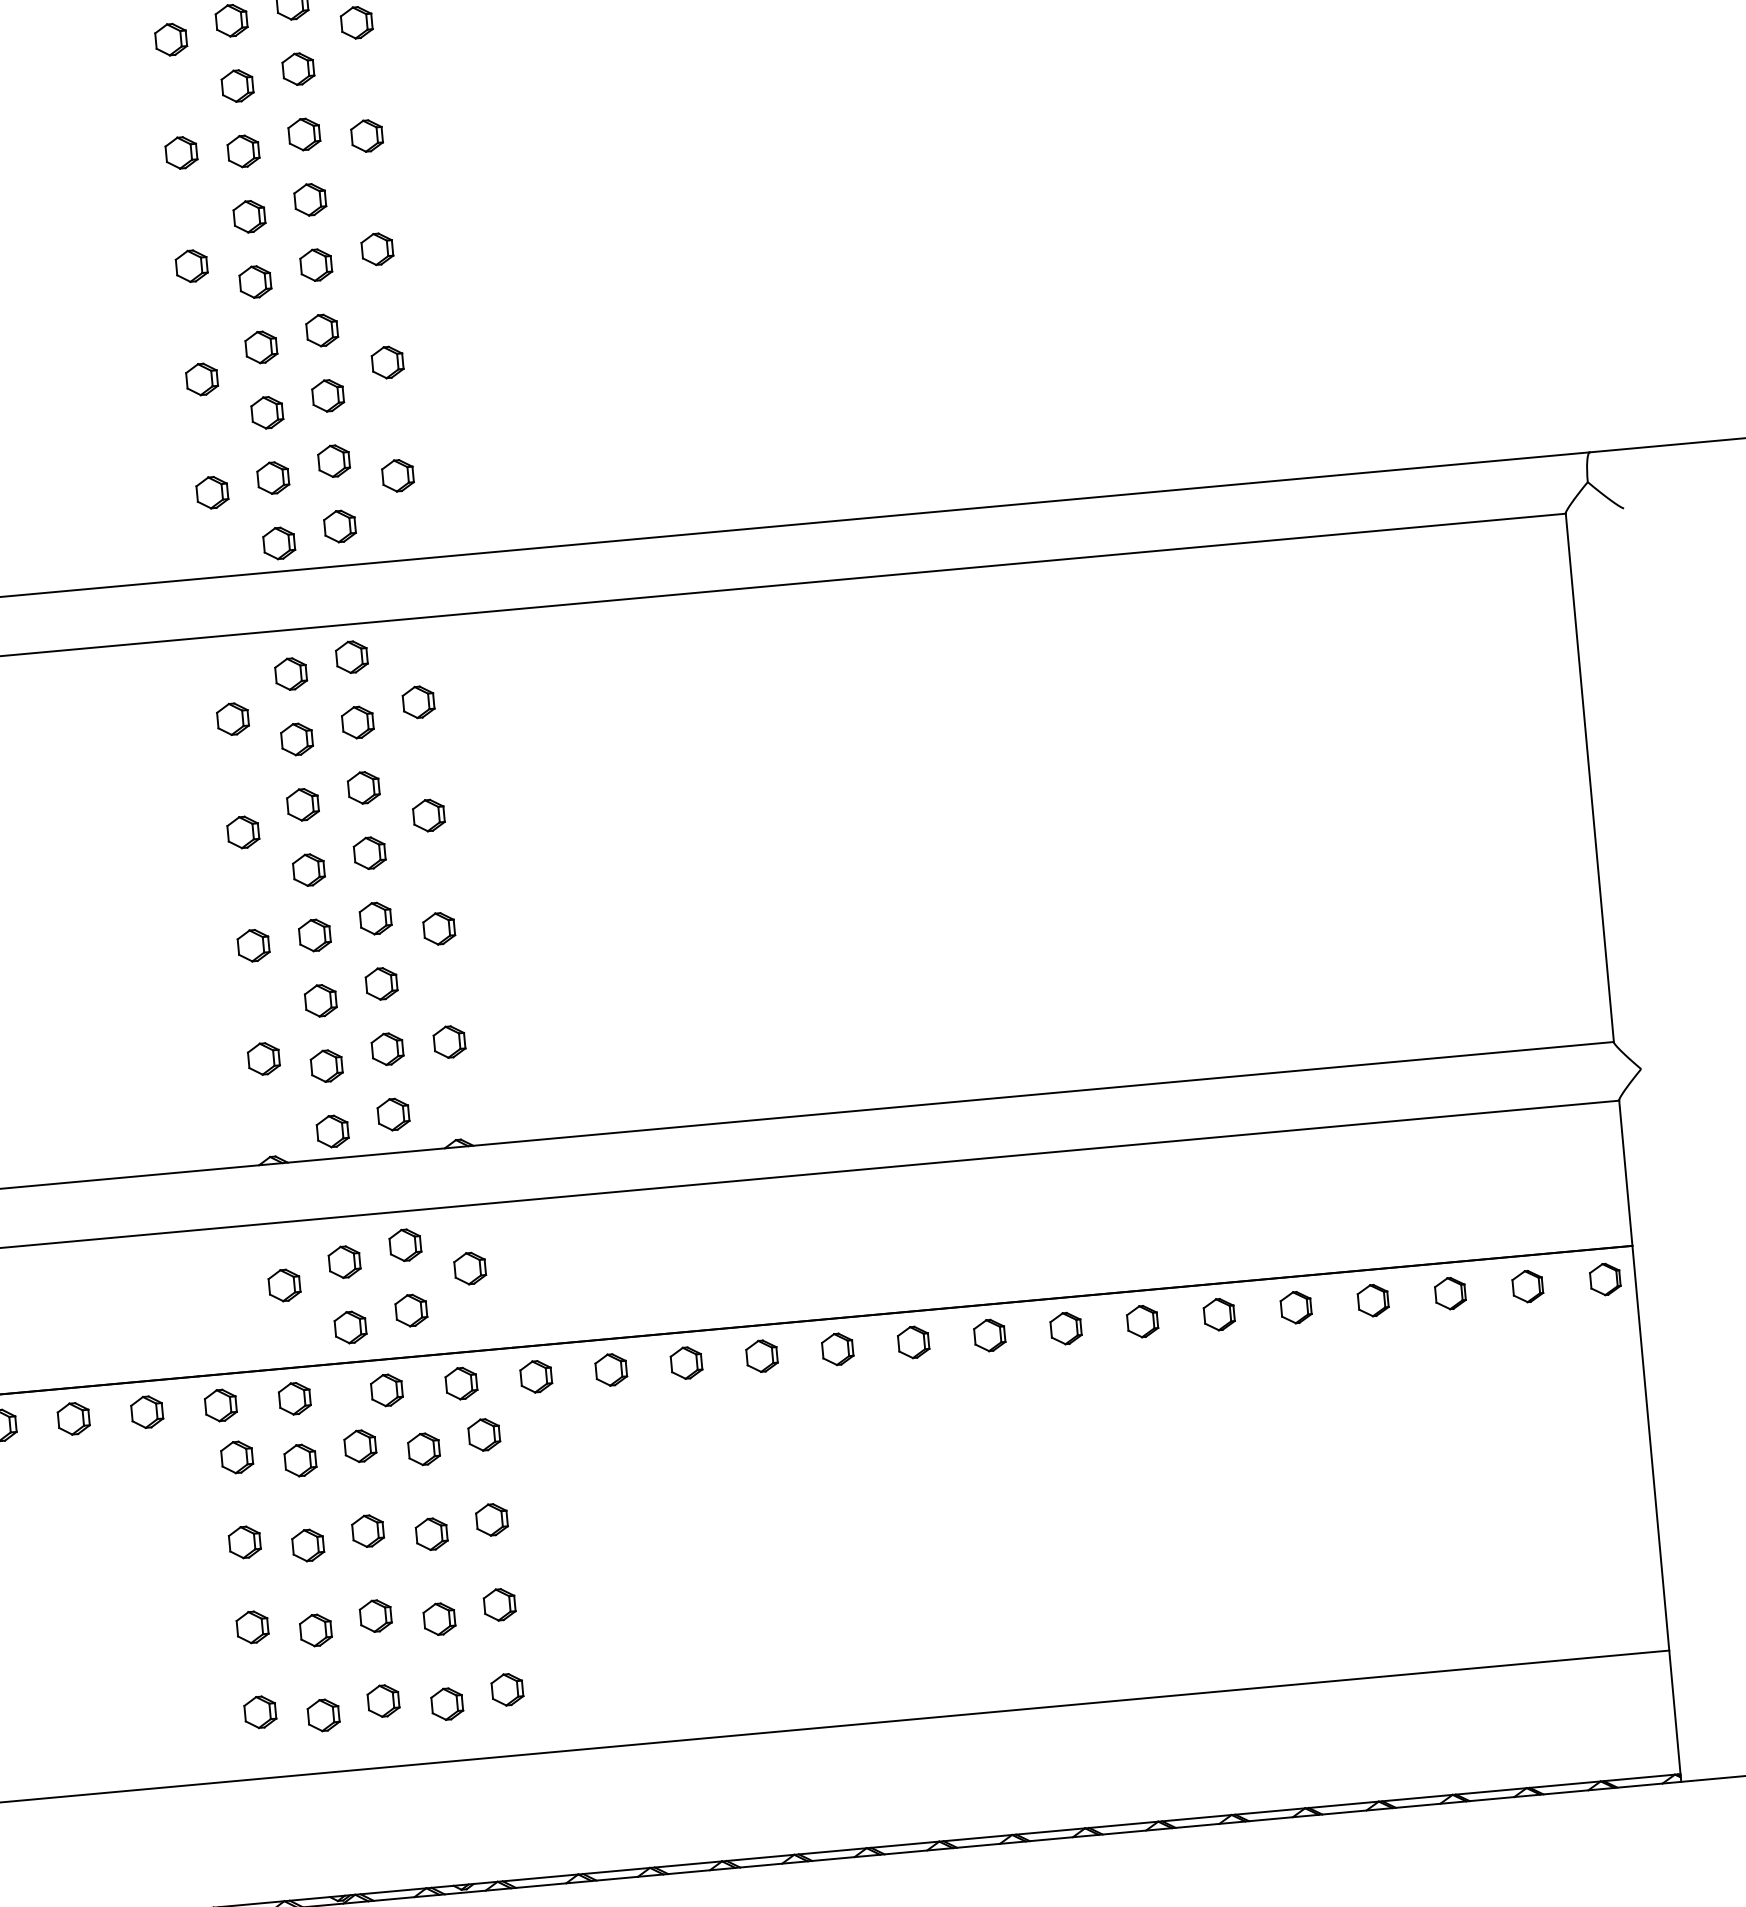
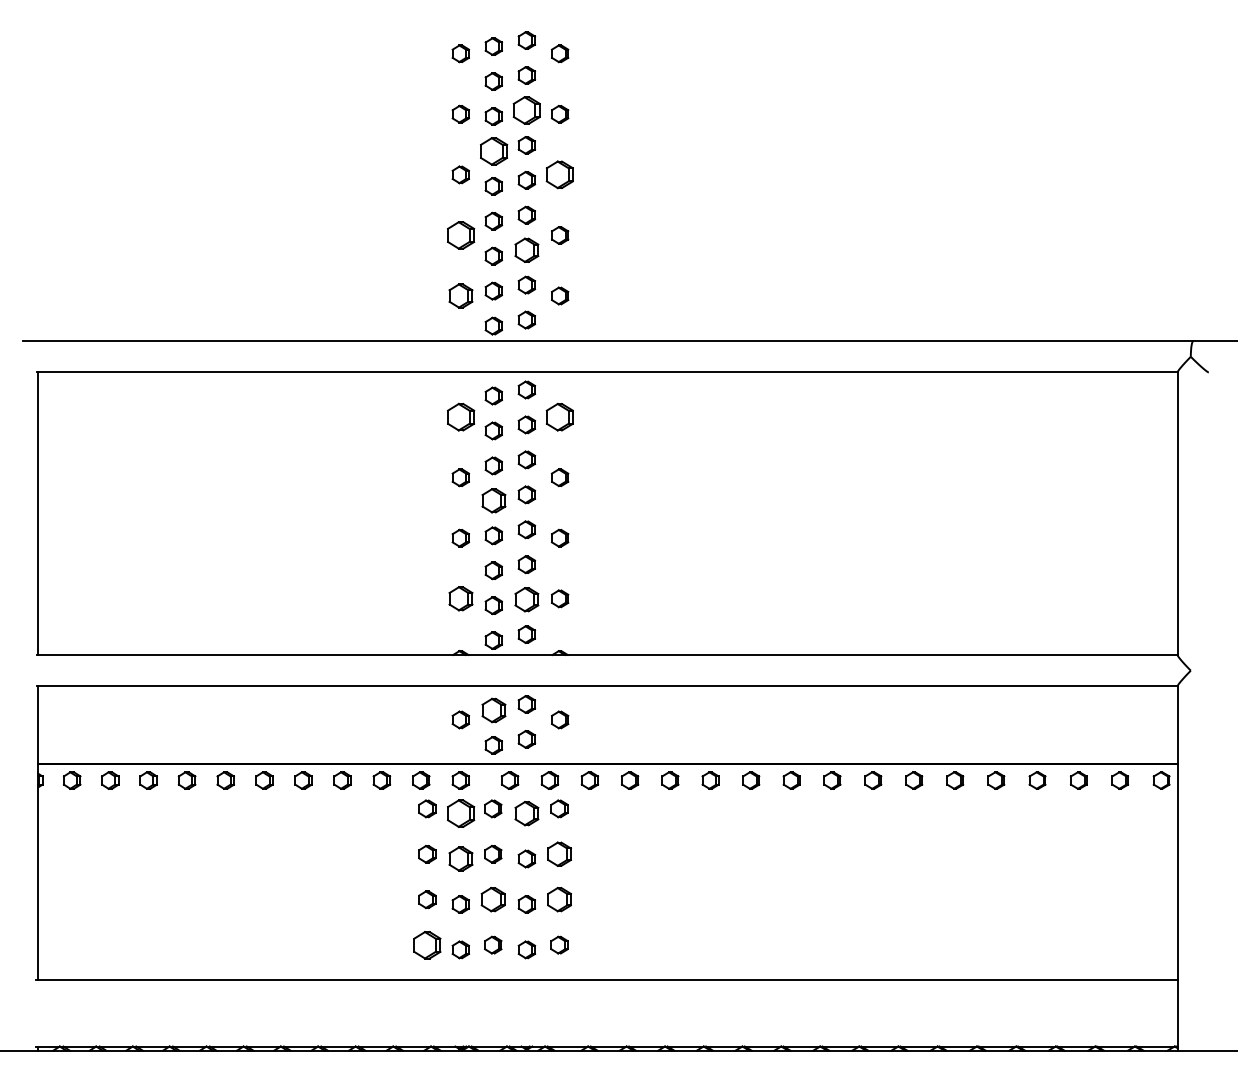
part: (303, 134) -> (526, 110), size x1.6
part: (248, 216) -> (493, 151), size x1.6
part: (378, 248) -> (560, 174), size x1.6
part: (201, 379) -> (460, 235), size x1.6
part: (327, 394) -> (526, 249), size x1.4
part: (211, 491) -> (460, 295), size x1.4
part: (419, 701) -> (560, 416), size x1.6
part: (232, 718) -> (460, 416), size x1.6
part: (308, 869) -> (493, 500), size x1.4
part: (386, 1049) -> (526, 599), size x1.4
part: (263, 1058) -> (460, 598), size x1.4
part: (343, 1262) -> (493, 710), size x1.4
part: (423, 1449) -> (526, 813), size x1.4
part: (299, 1460) -> (460, 813), size x1.6
part: (491, 1520) -> (559, 854), size x1.4
part: (307, 1544) -> (460, 858), size x1.4
part: (499, 1604) -> (559, 899), size x1.4
part: (376, 1615) -> (493, 899), size x1.4
part: (260, 1711) -> (427, 944), size x1.6

